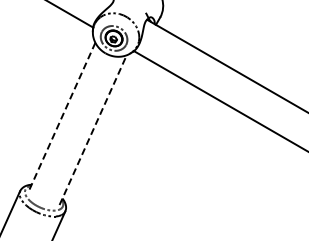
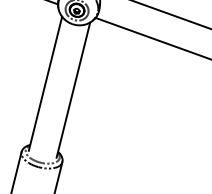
line: (61, 117) -> (45, 84), dashed -> solid
line: (93, 129) -> (73, 89), dashed -> solid

